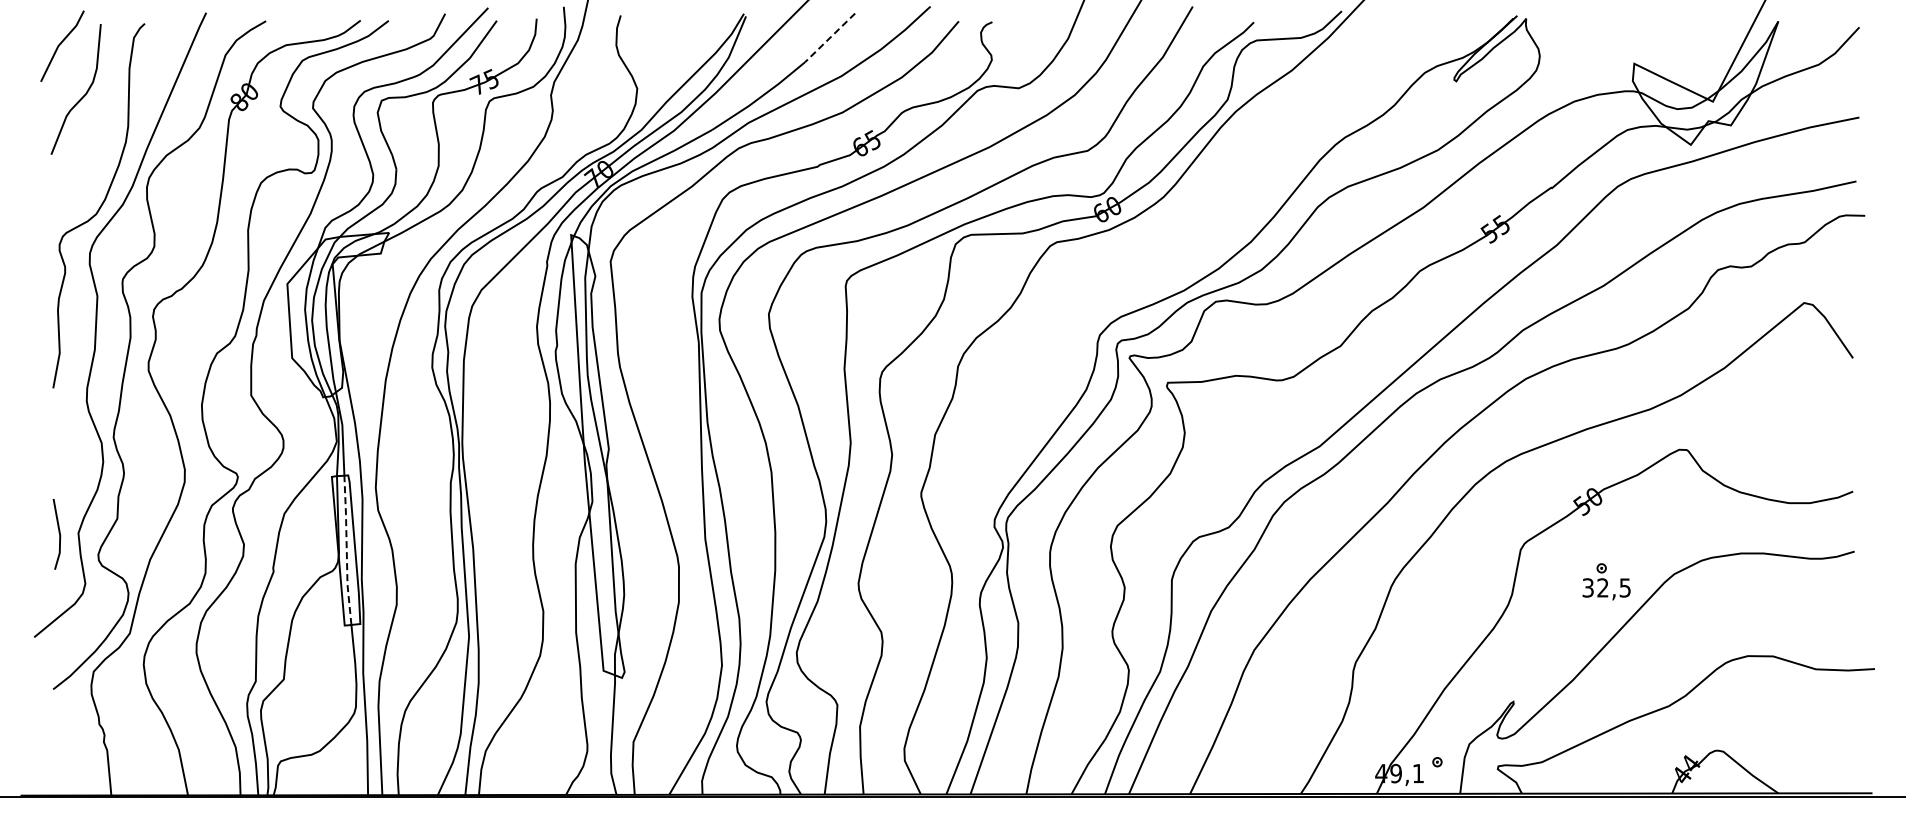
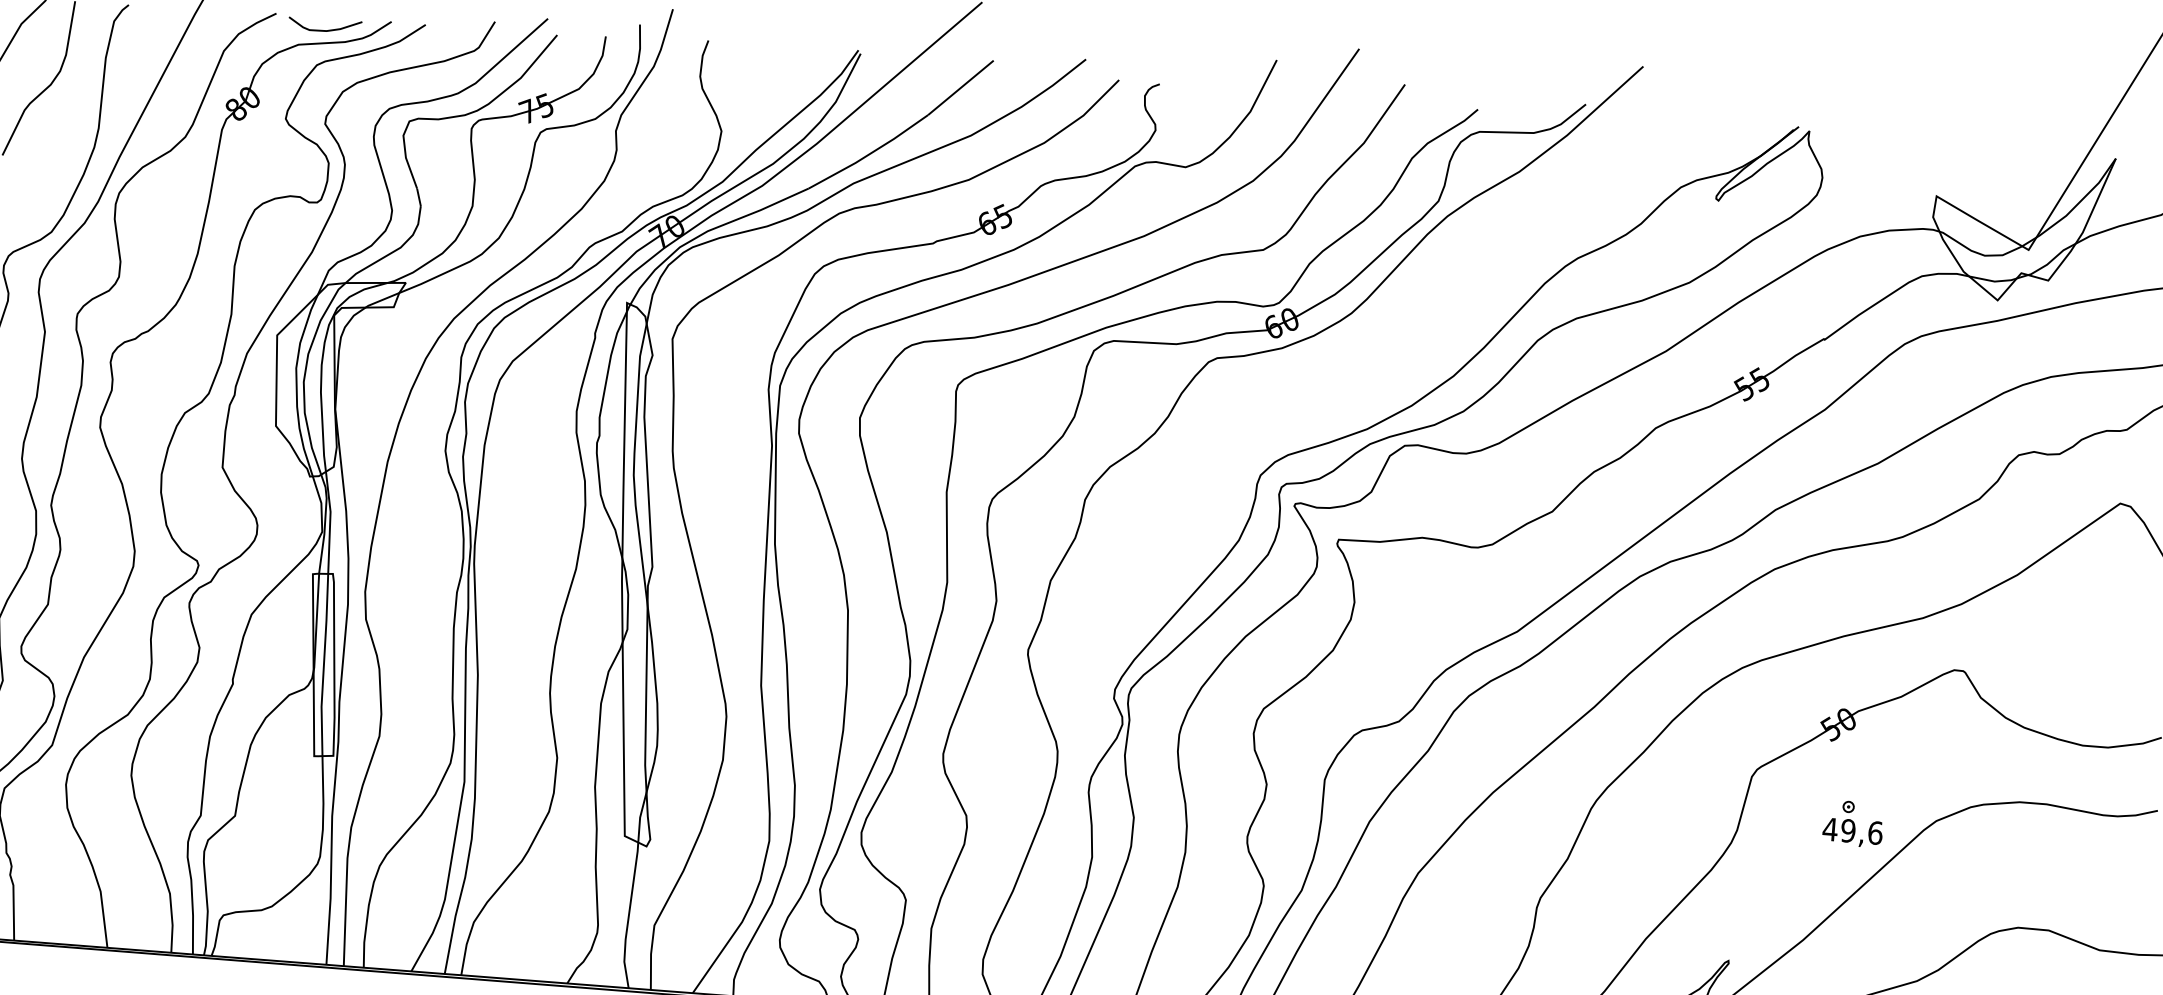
curve: (306, 31) -> (324, 29), added
line: (830, 37) -> (961, 87), dashed -> solid
line: (346, 549) -> (323, 663), dashed -> solid
text: (1606, 587) -> (1852, 830), 32,5 -> 49,6

